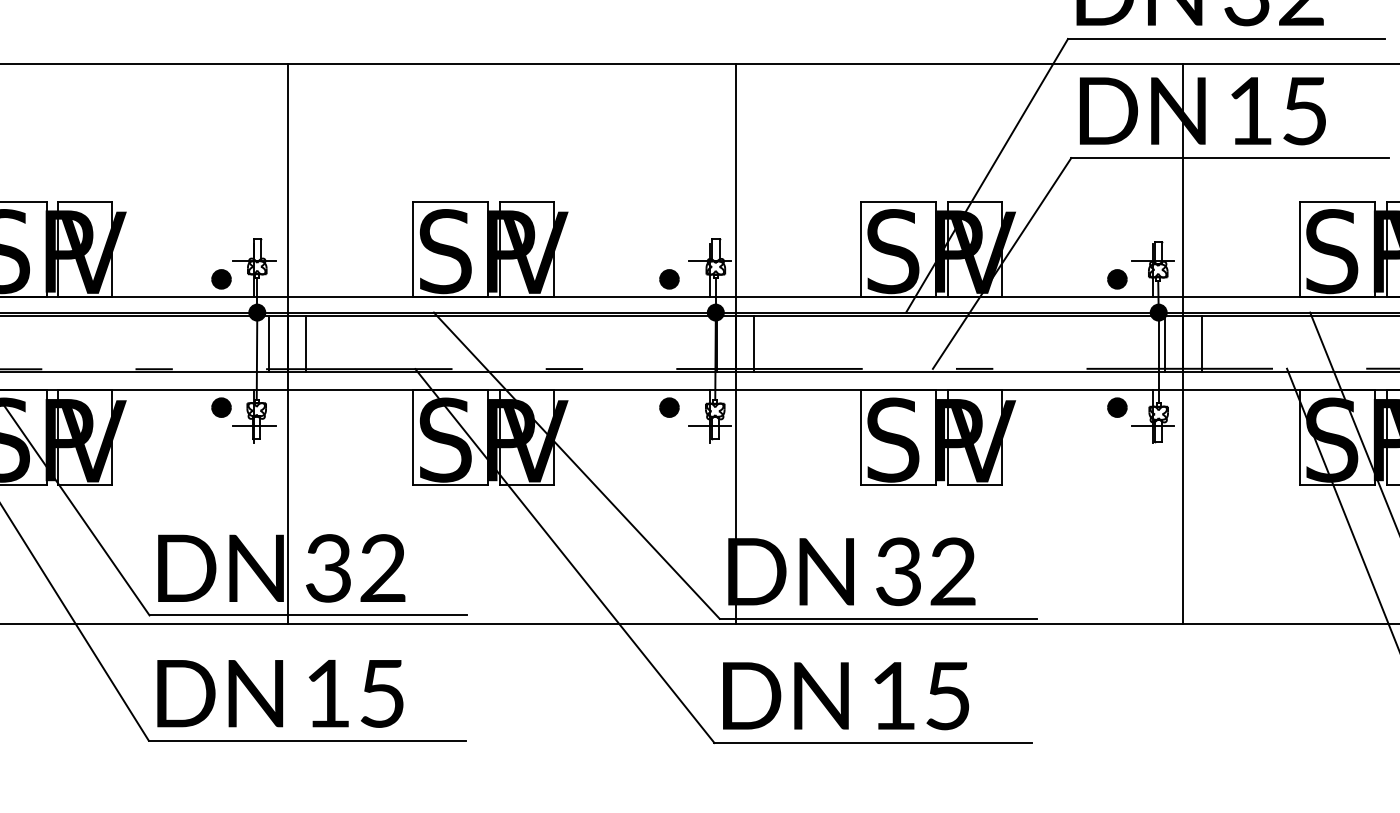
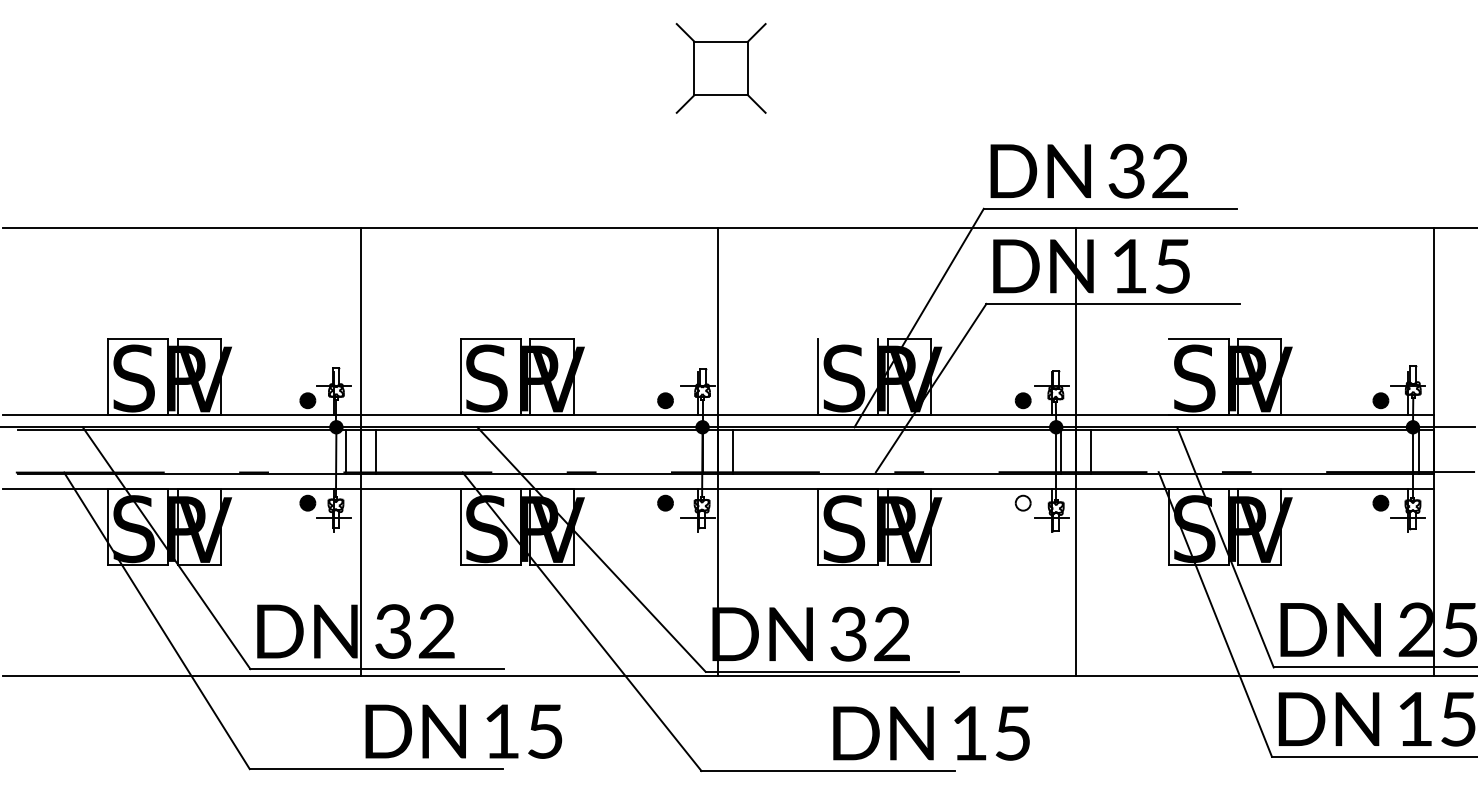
line: (898, 201) -> (848, 338), removed
line: (1299, 248) -> (1168, 376), removed
fill: (1116, 406) -> (1022, 502), removed
text: (279, 693) -> (463, 731), moved
text: (845, 696) -> (931, 733), moved

